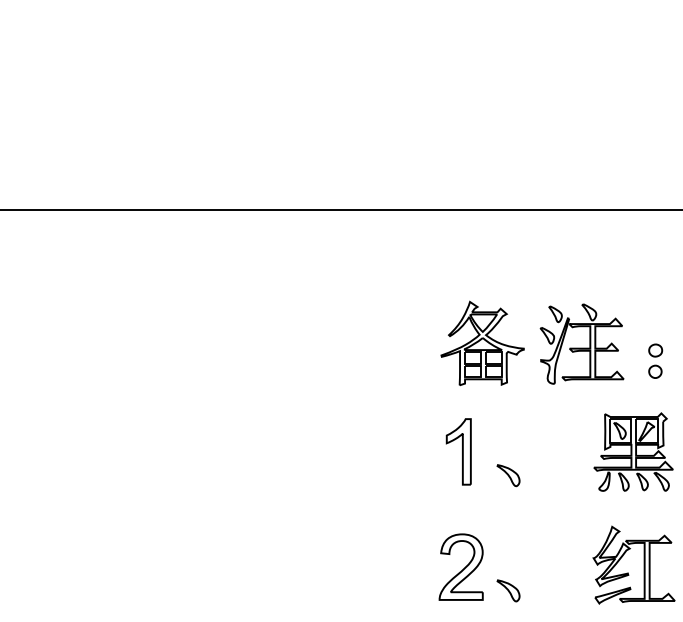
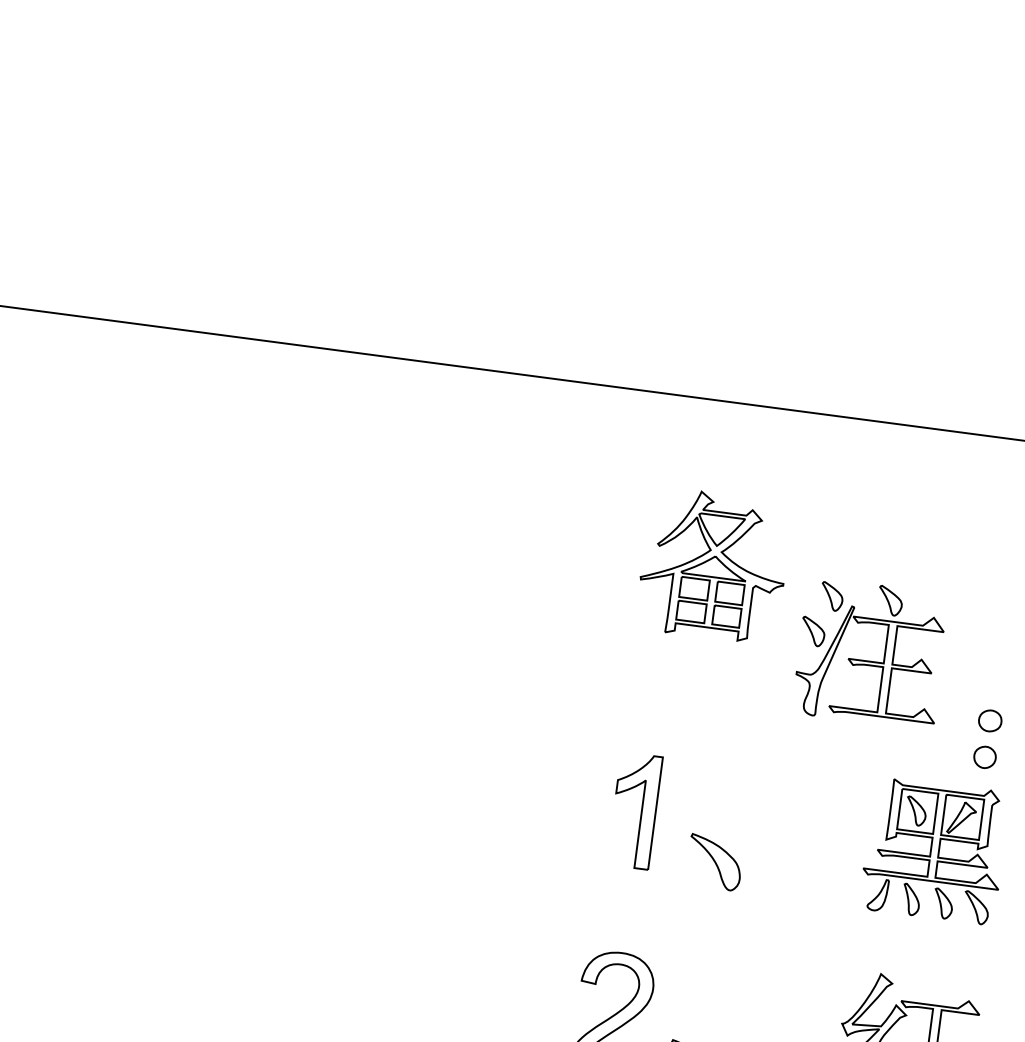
part: (482, 342) -> (713, 564), moved
part: (655, 360) -> (987, 737), moved
part: (508, 475) -> (714, 862), size x1.4

